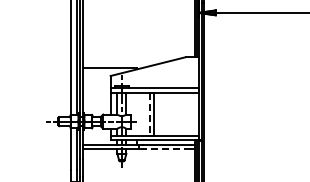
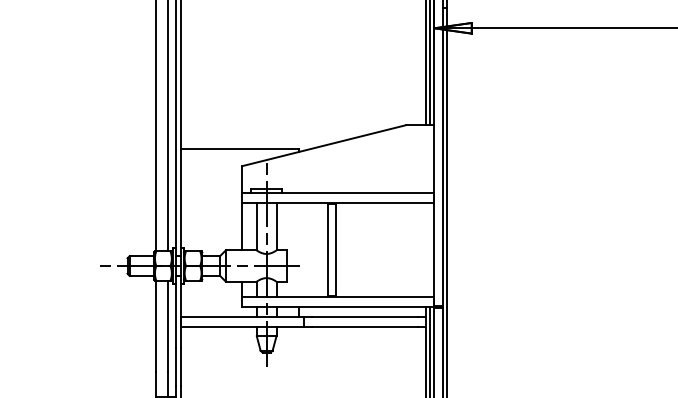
line: (149, 114) -> (326, 250), dashed -> solid
line: (166, 149) -> (364, 326), dashed -> solid

